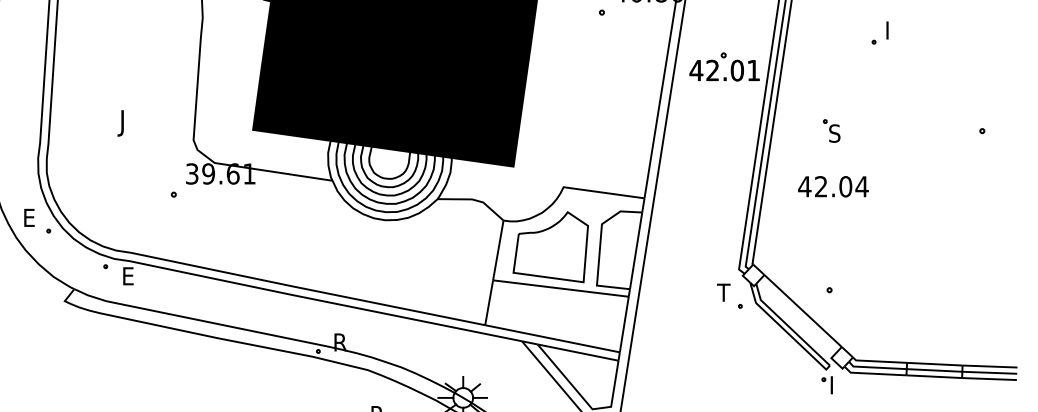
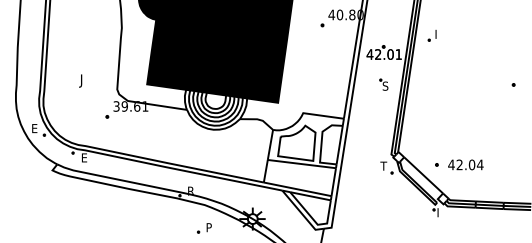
part: (878, 32) -> (431, 35), moved
part: (830, 130) -> (383, 84), moved
text: (832, 185) -> (465, 164), moved

